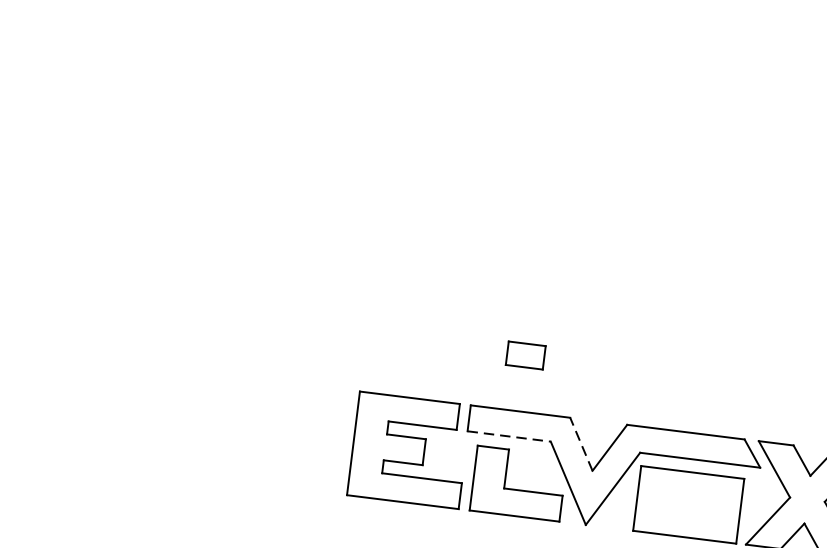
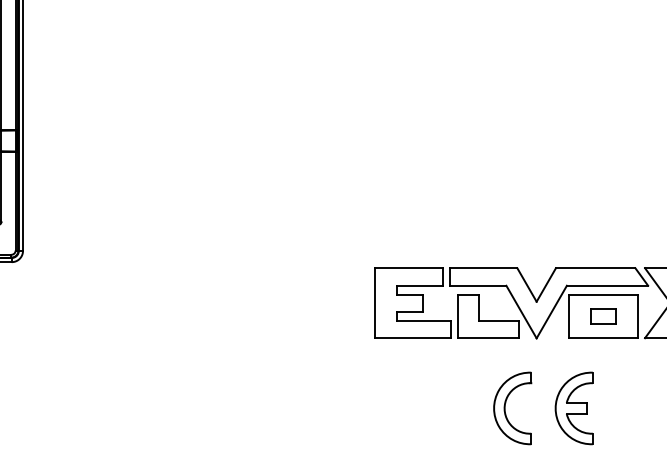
part: (525, 355) -> (603, 316), moved
line: (509, 436) -> (478, 285), dashed -> solid
line: (580, 443) -> (526, 284), dashed -> solid

